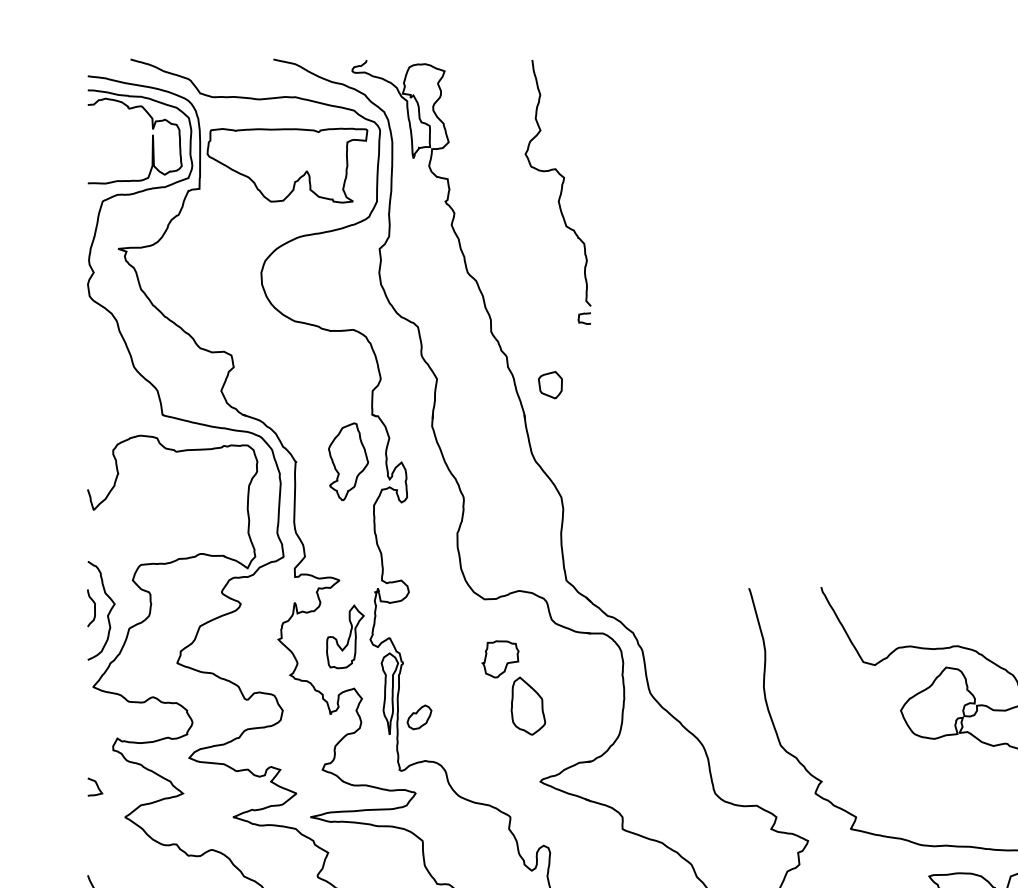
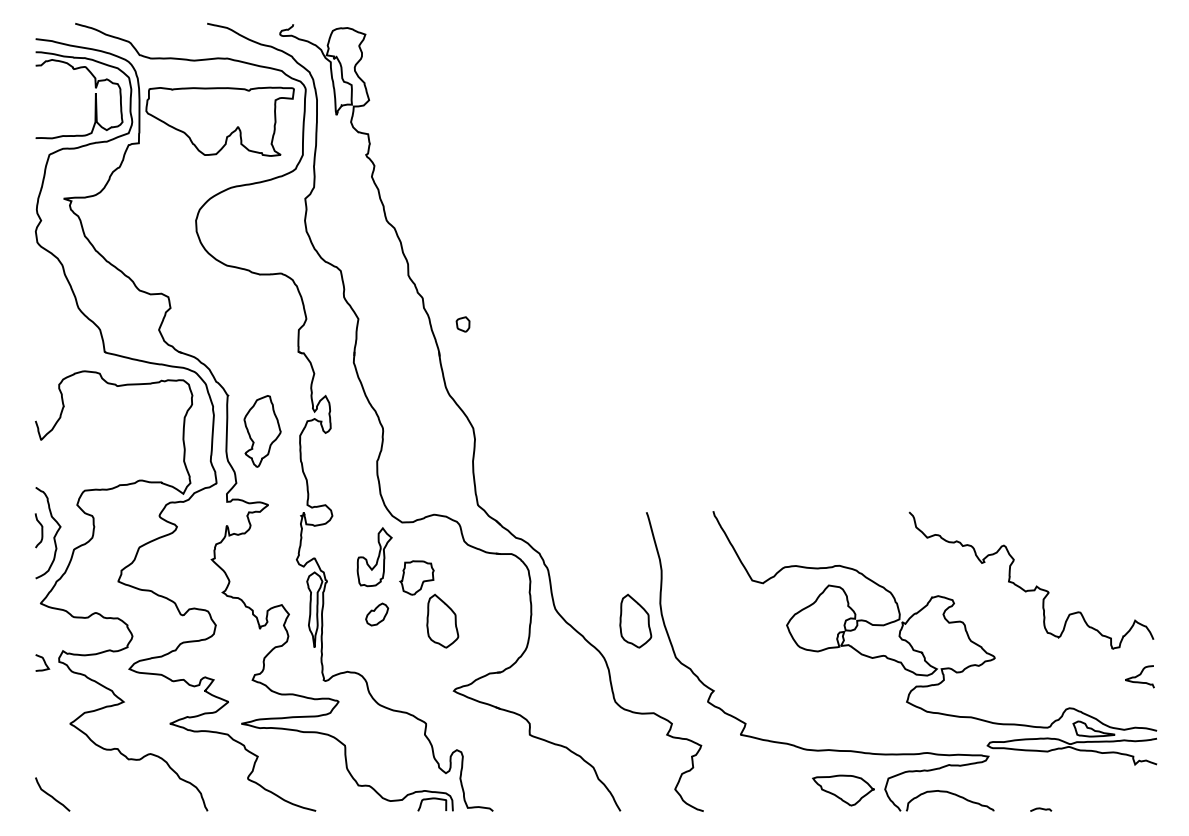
part: (557, 192) -> (469, 146), removed
part: (549, 385) -> (462, 324), size x0.6
part: (348, 461) -> (262, 431), moved
part: (345, 637) -> (374, 557), moved
part: (736, 705) -> (635, 620), added
part: (419, 717) -> (377, 614), moved
curve: (96, 785) -> (43, 661), moved

